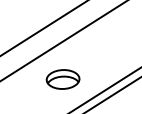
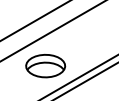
part: (62, 79) -> (45, 66), size x1.43

